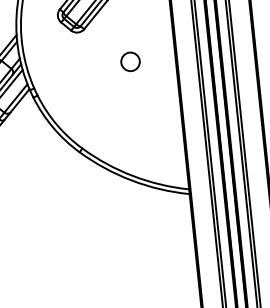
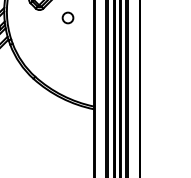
circle: (129, 61) -> (67, 17), moved

